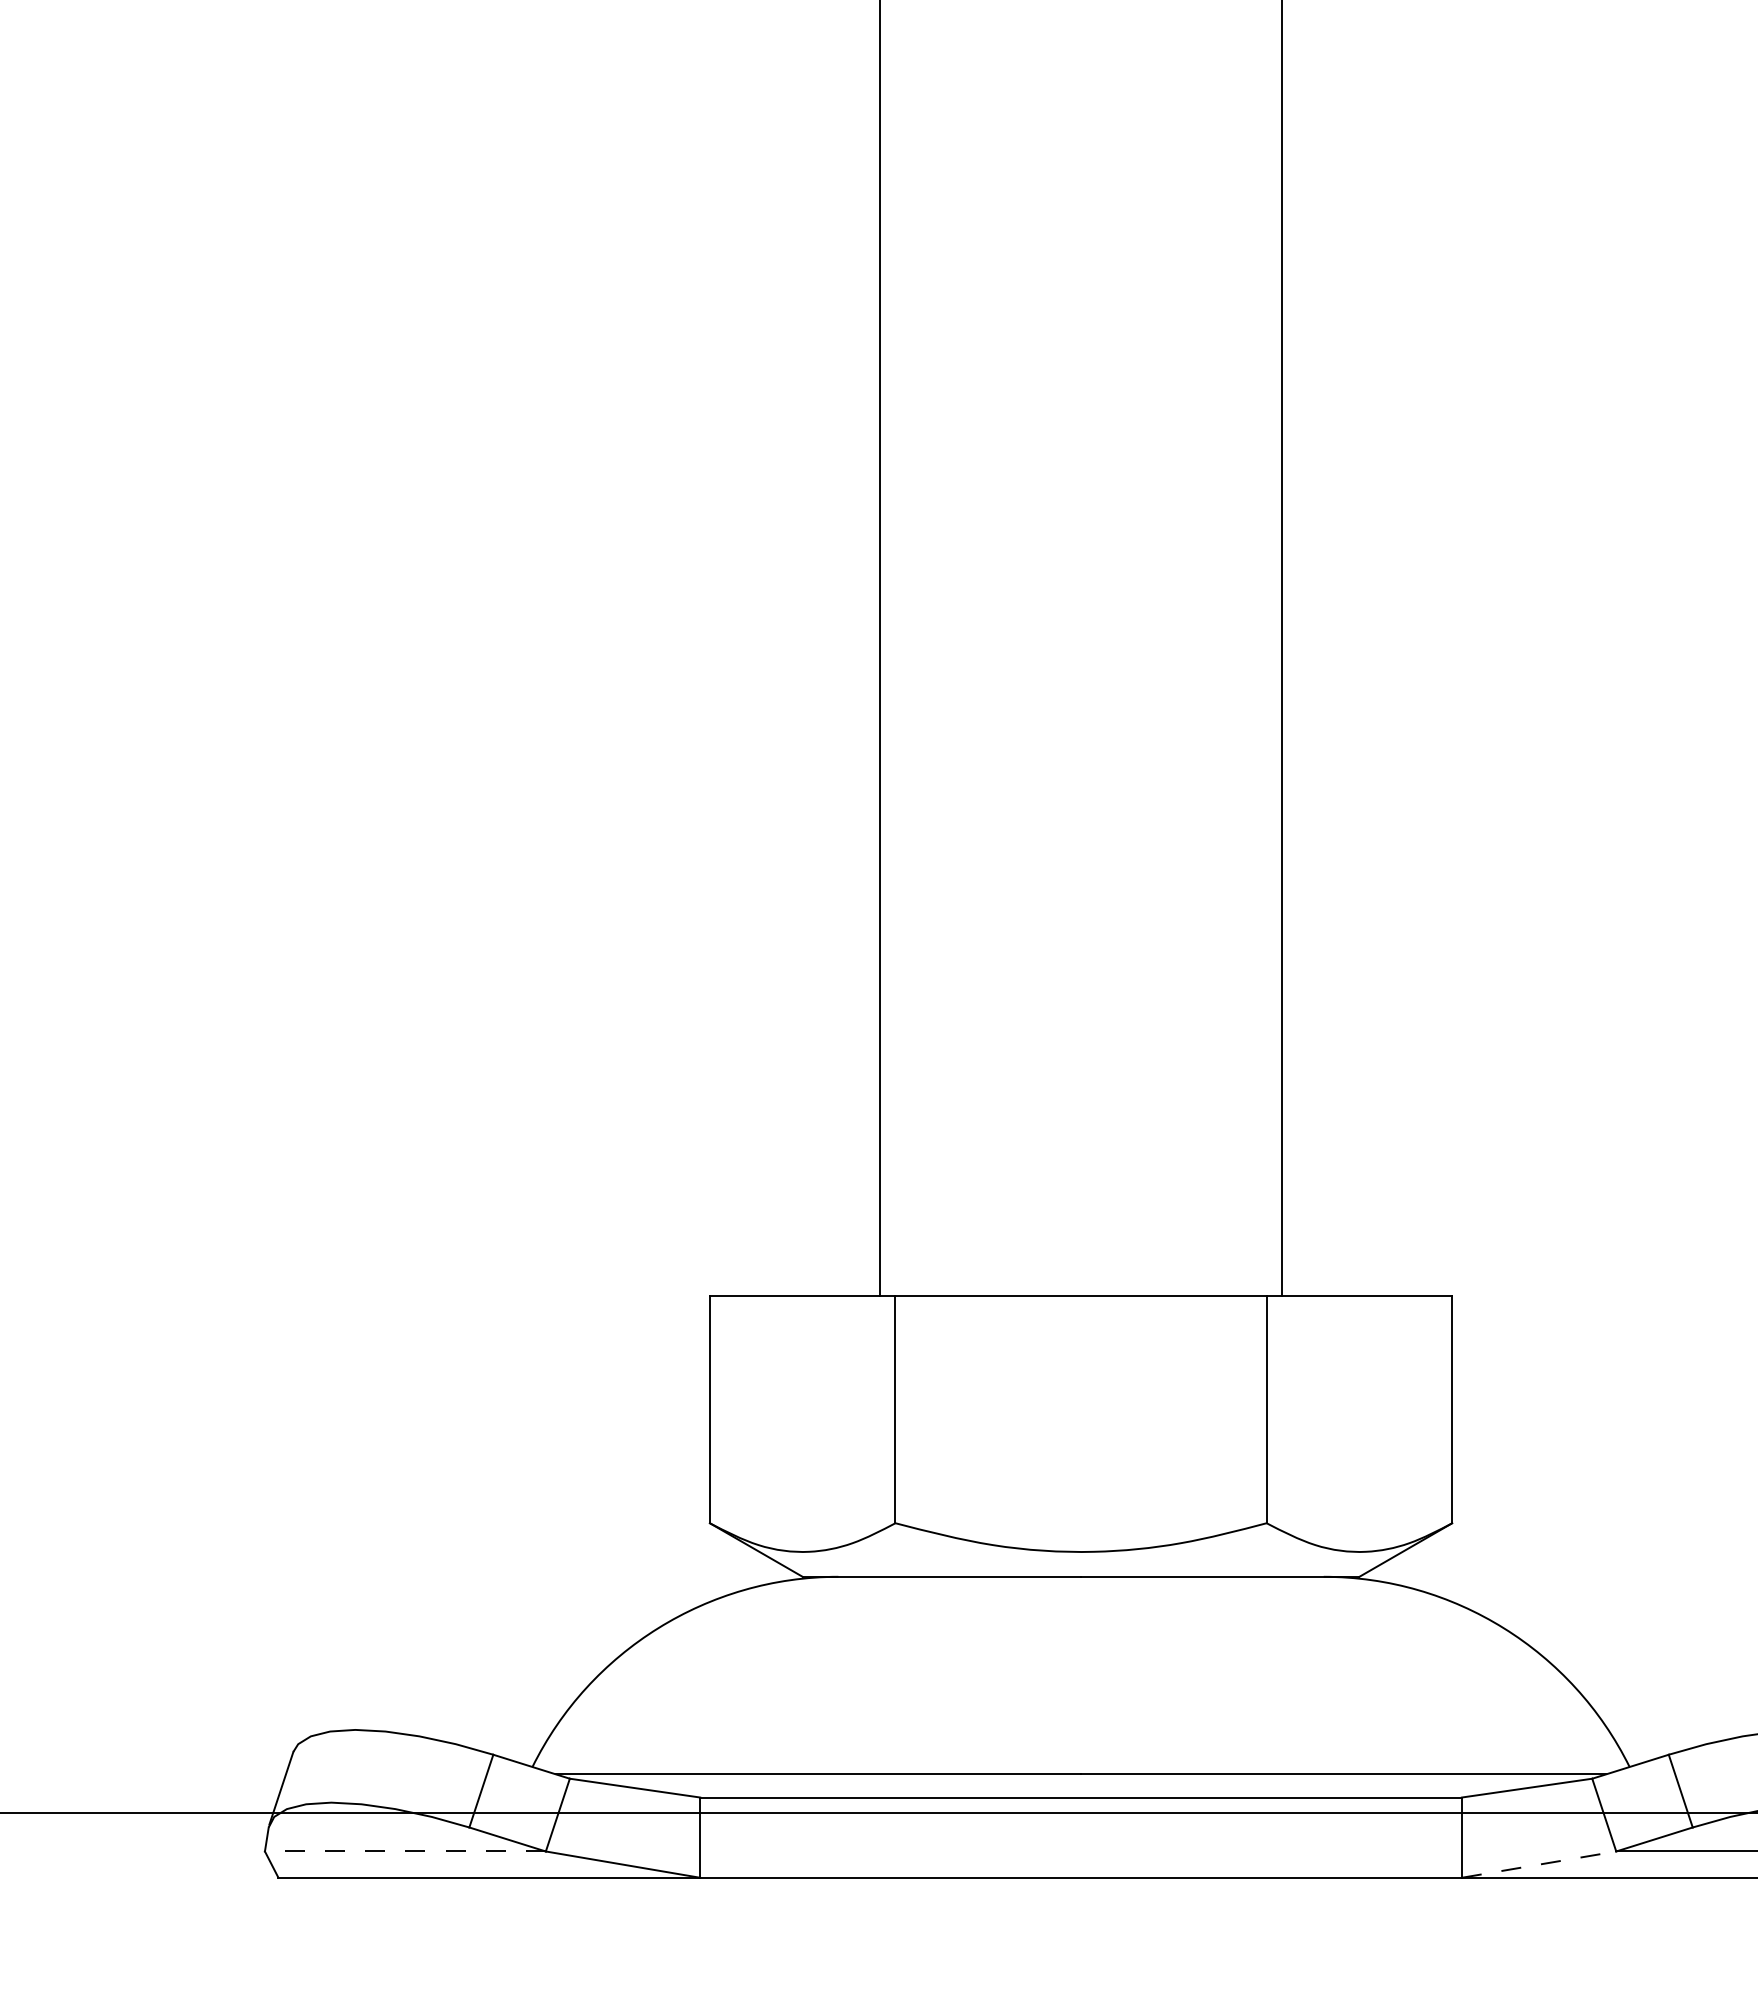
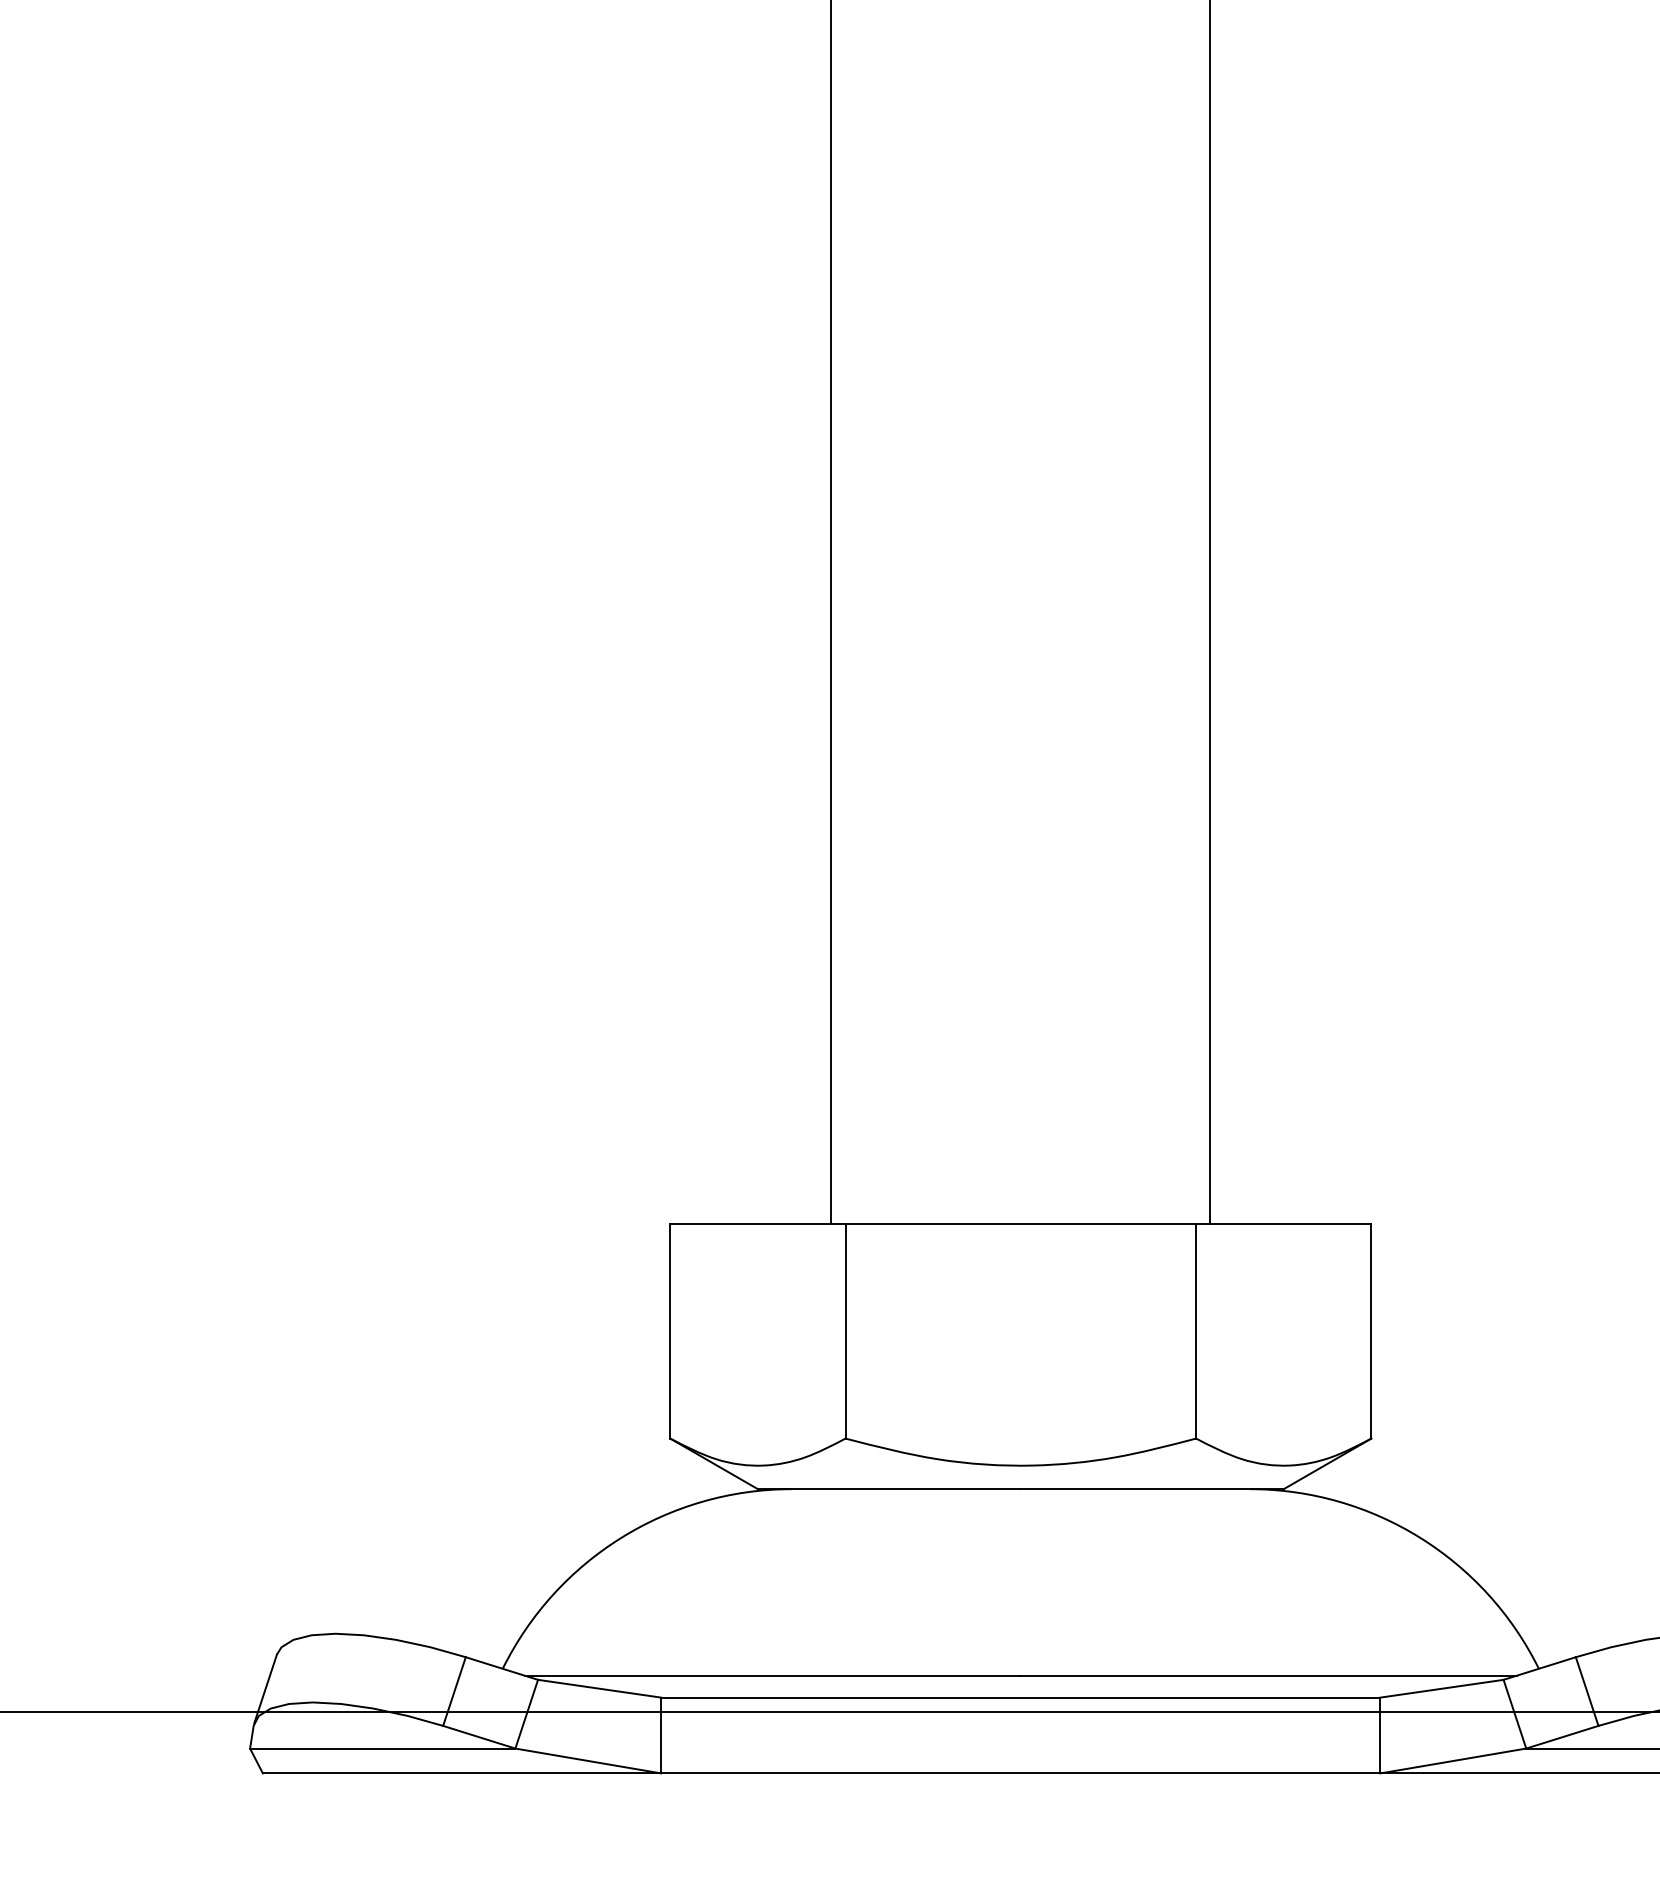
line: (405, 1851) -> (382, 1748), dashed -> solid
line: (1539, 1864) -> (1453, 1760), dashed -> solid

